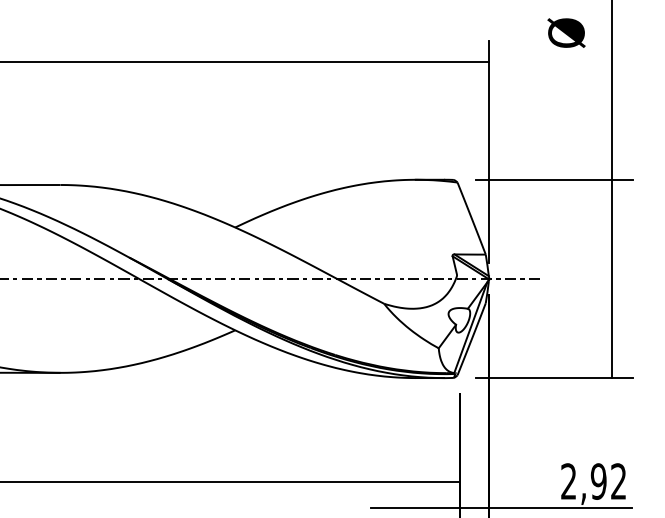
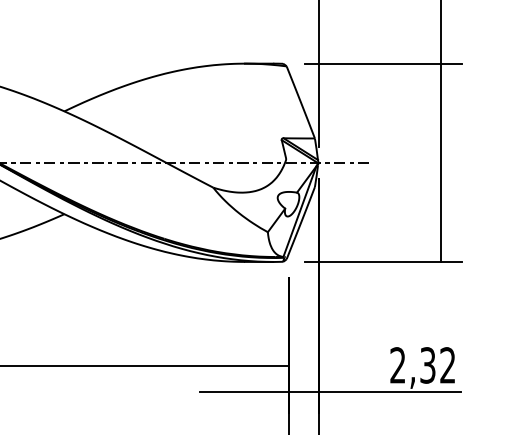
text: (598, 481) -> (427, 365), 2,92 -> 2,32

